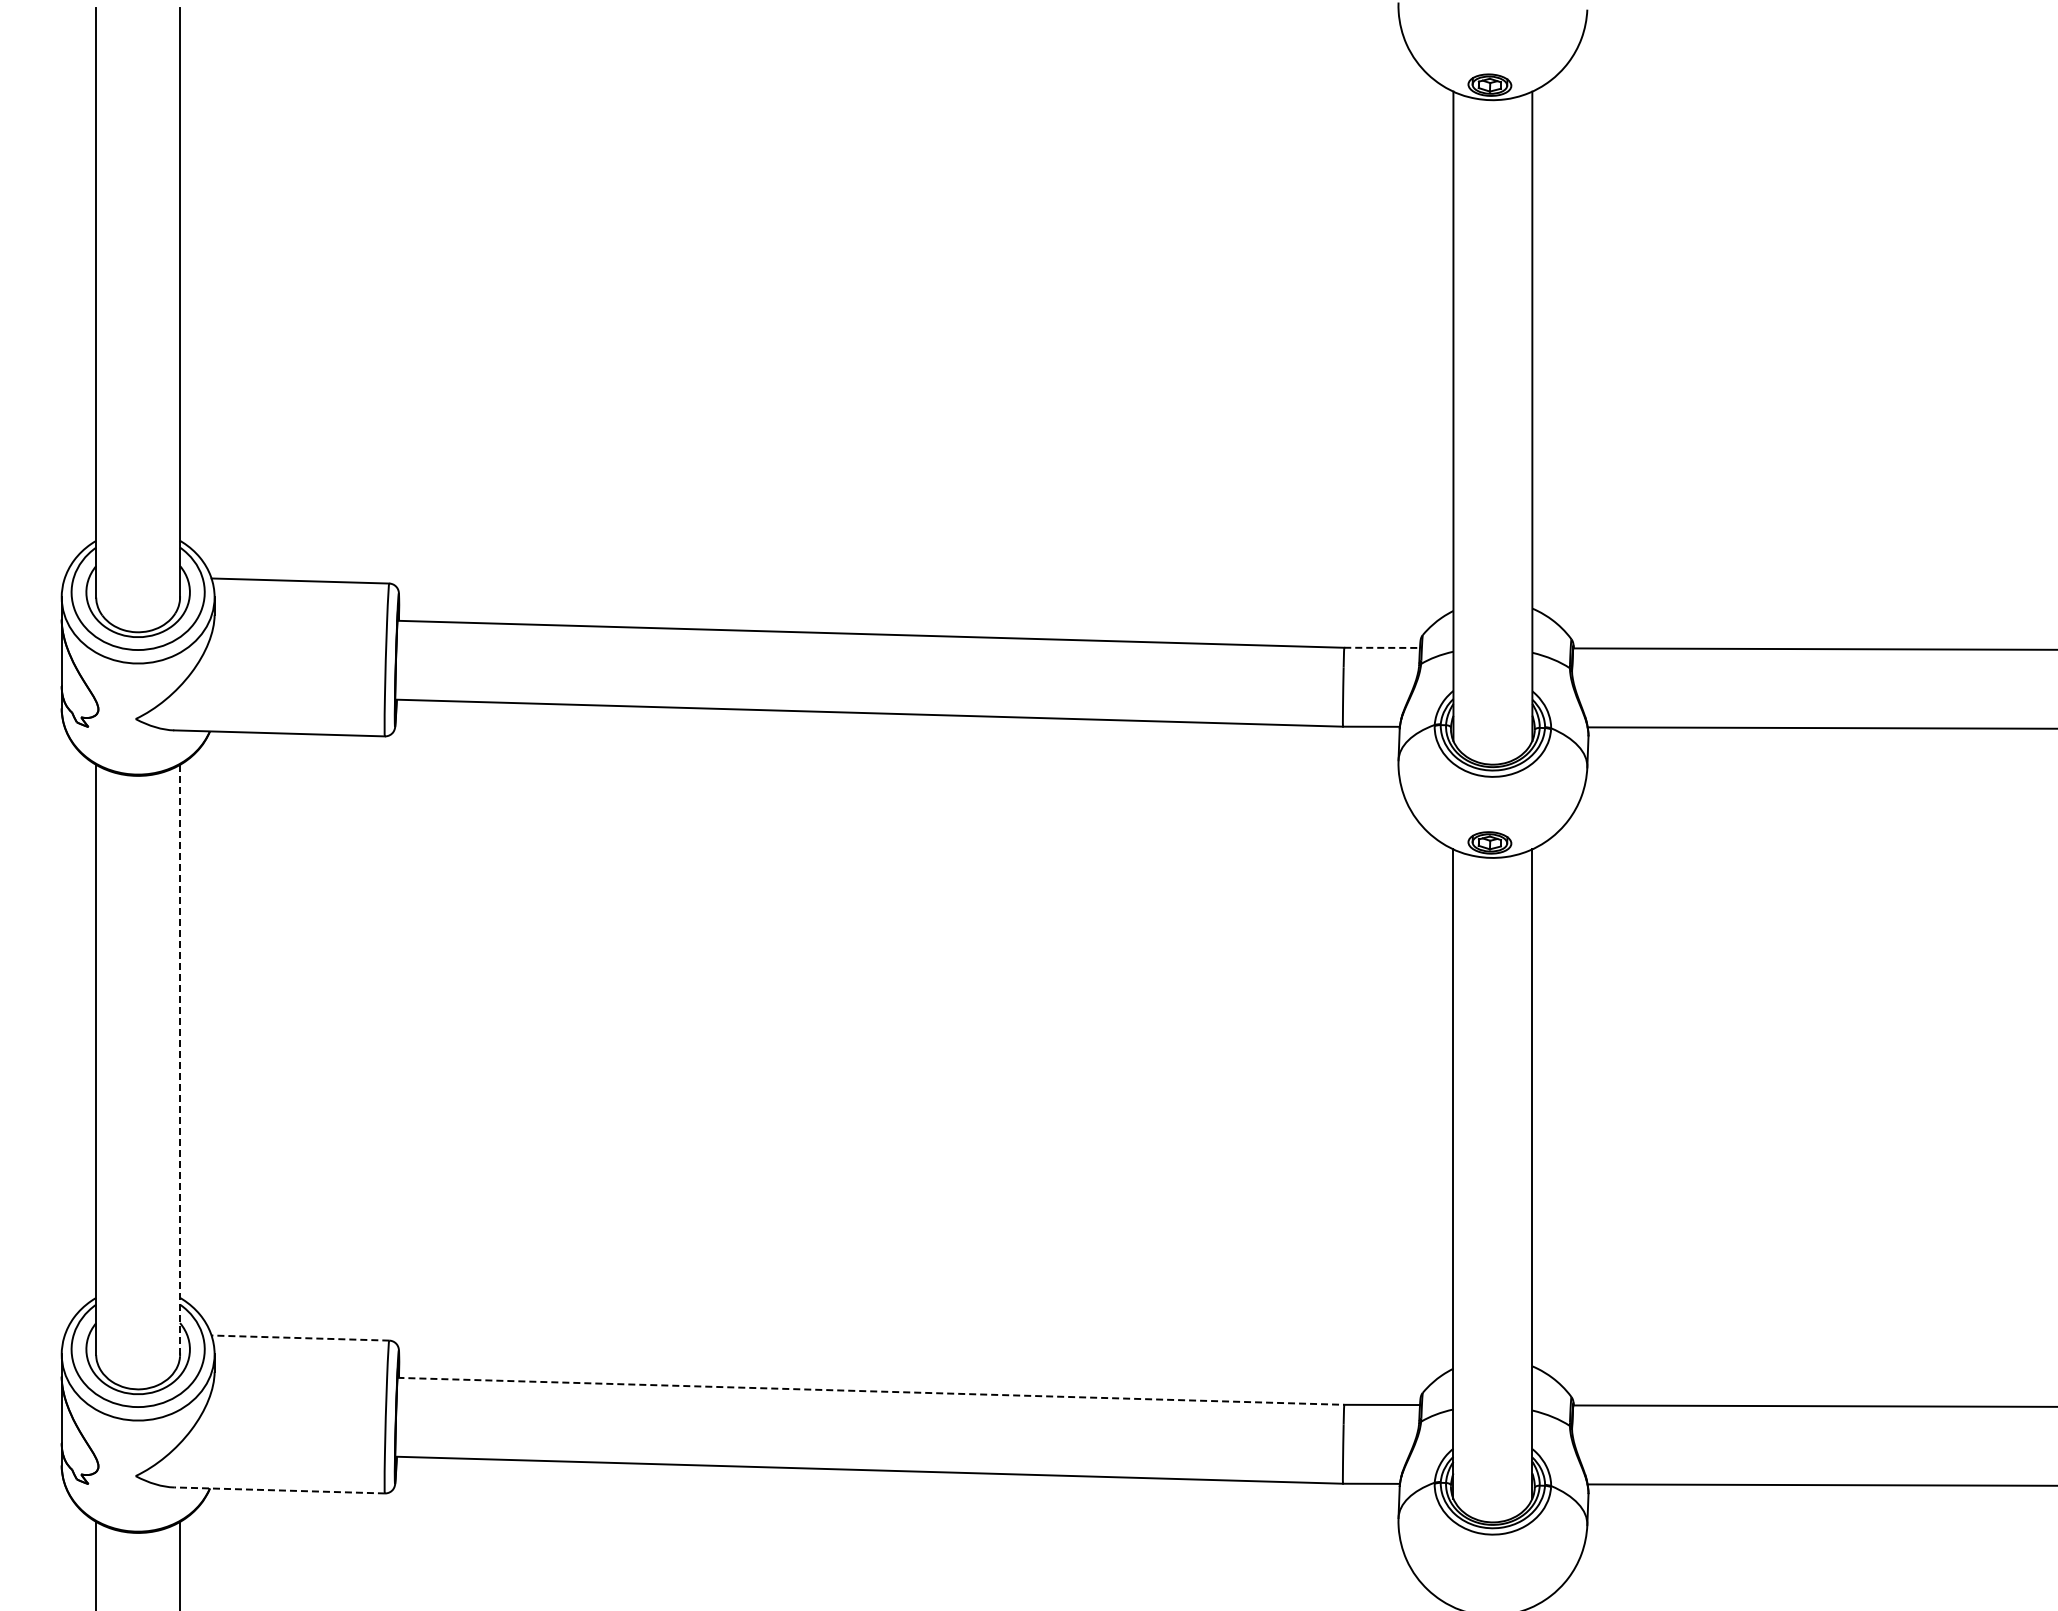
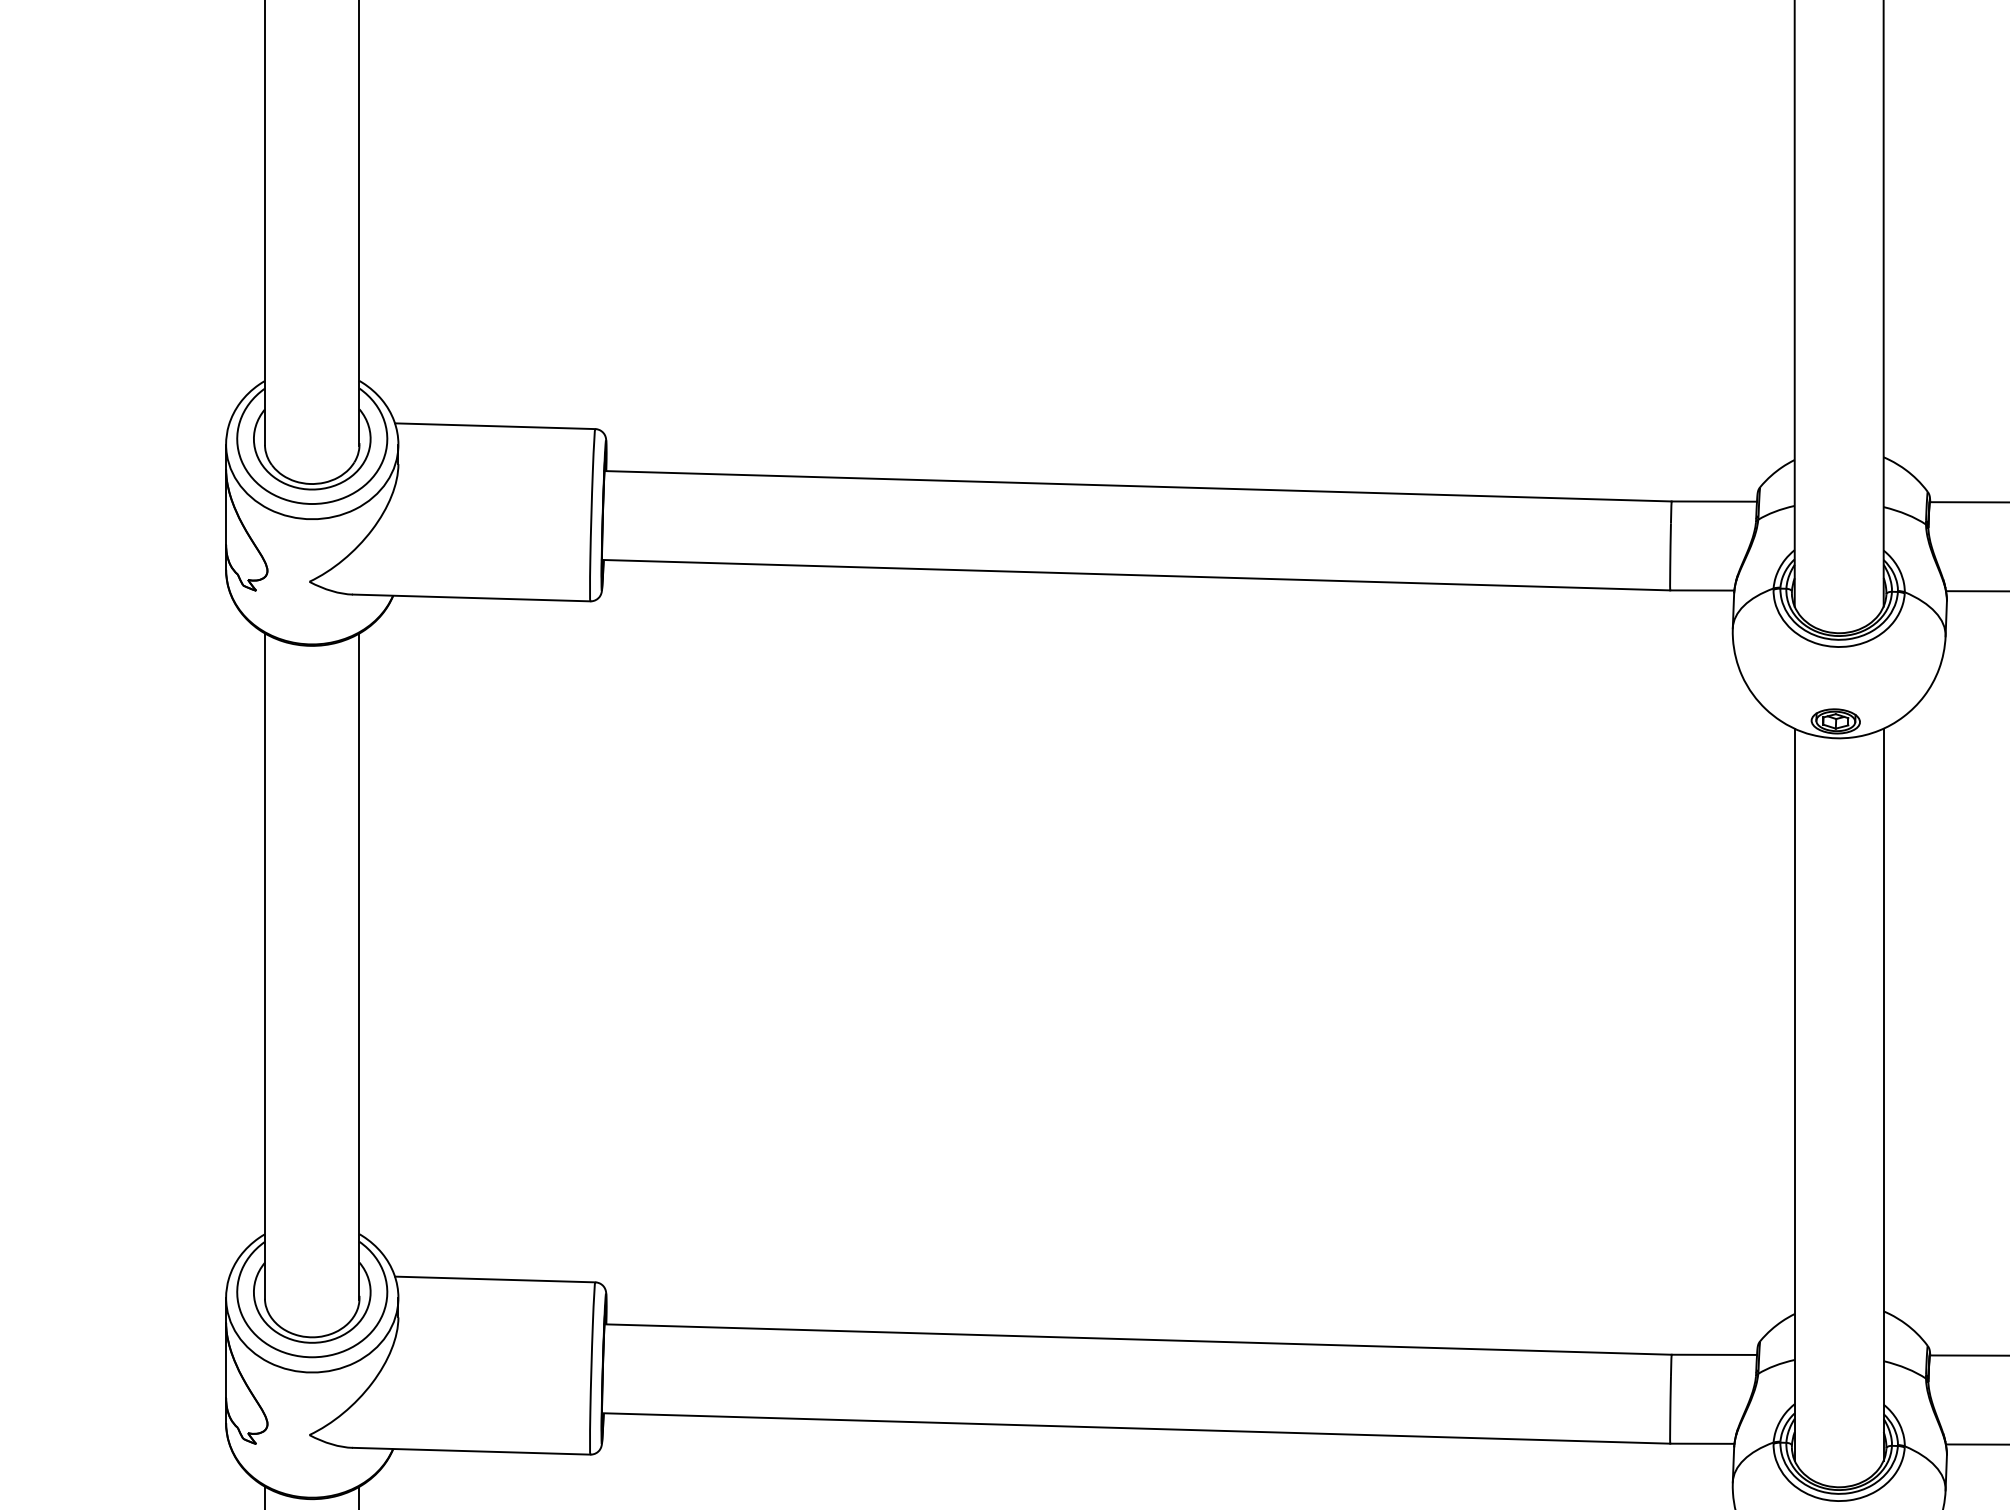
line: (1382, 647) -> (1714, 501), dashed -> solid
line: (180, 1060) -> (359, 966), dashed -> solid
line: (300, 1338) -> (495, 1279), dashed -> solid
line: (870, 1391) -> (1137, 1339), dashed -> solid
line: (279, 1490) -> (471, 1451), dashed -> solid

